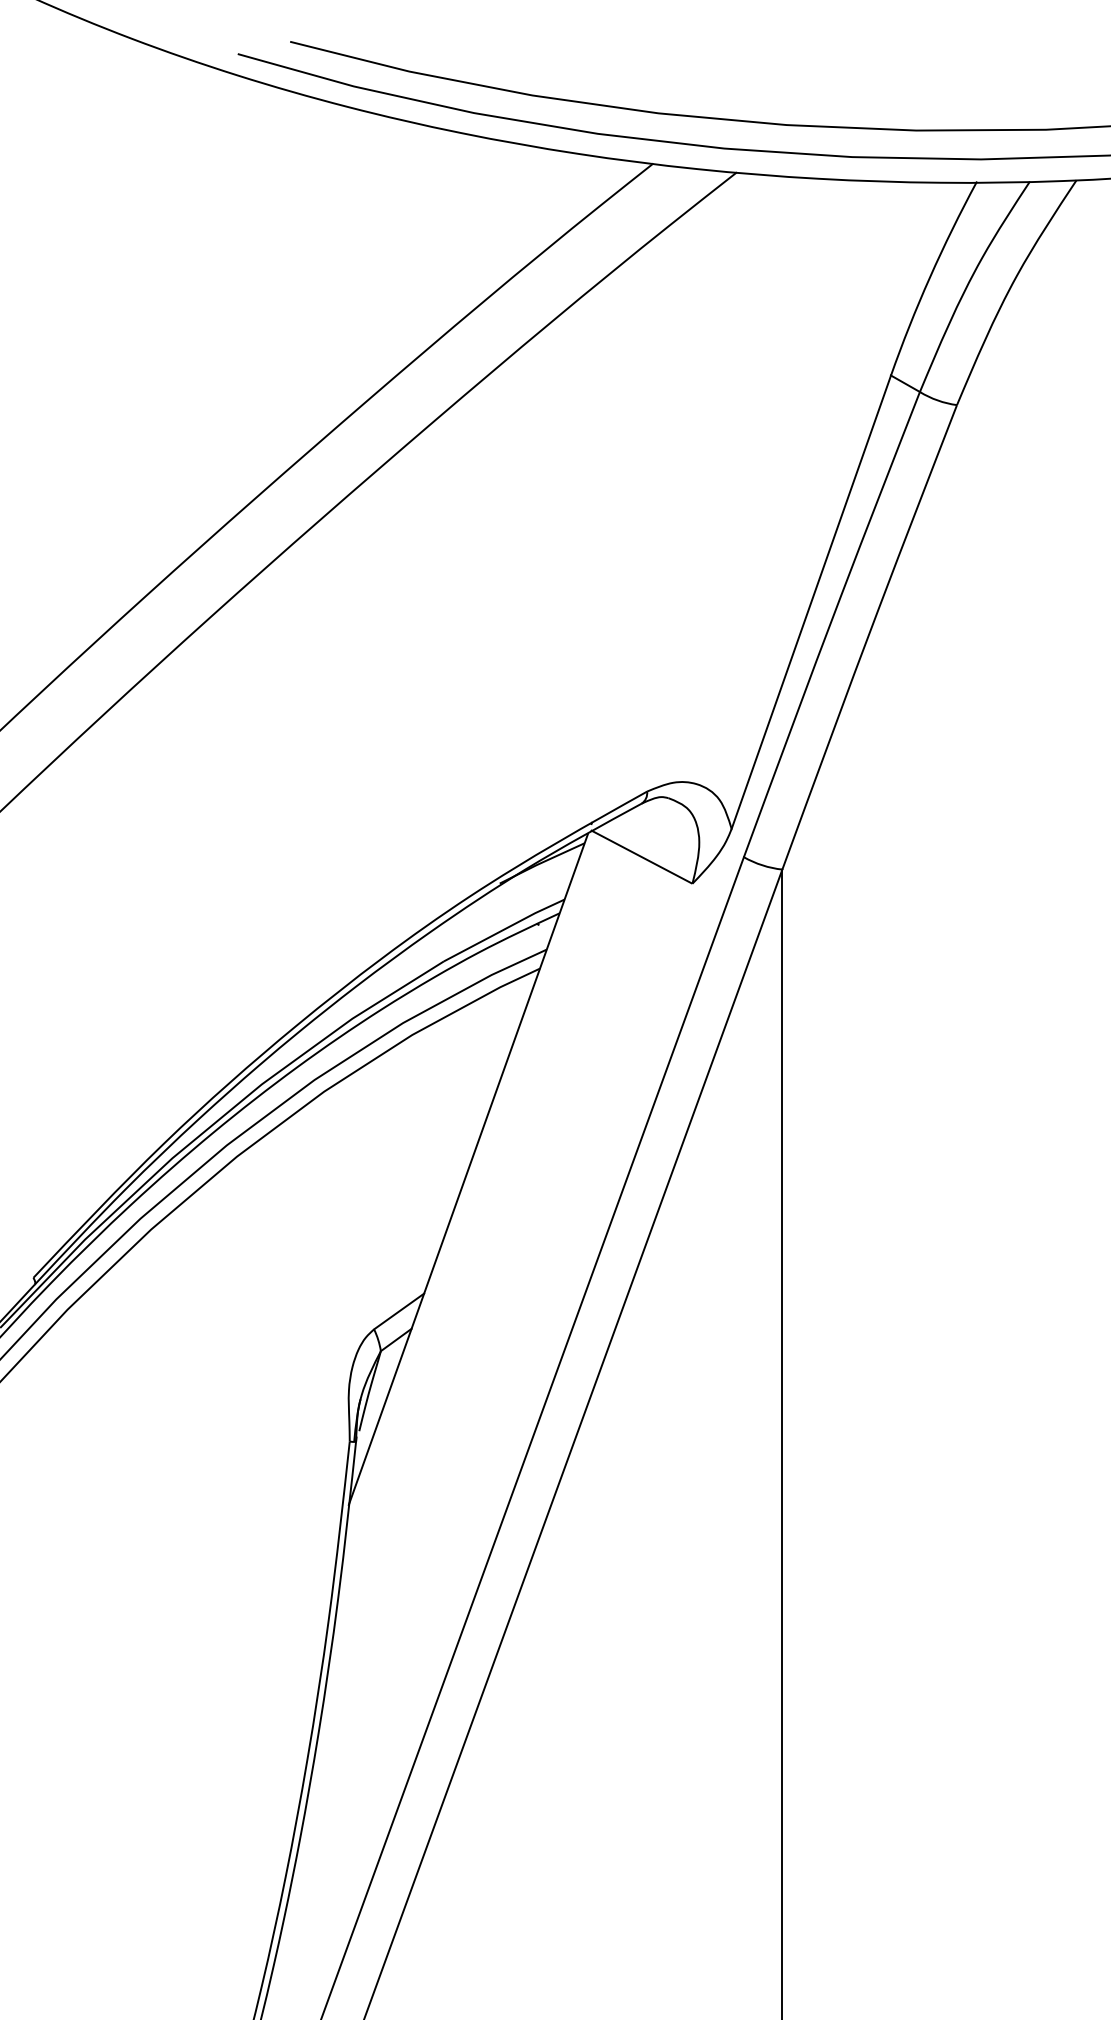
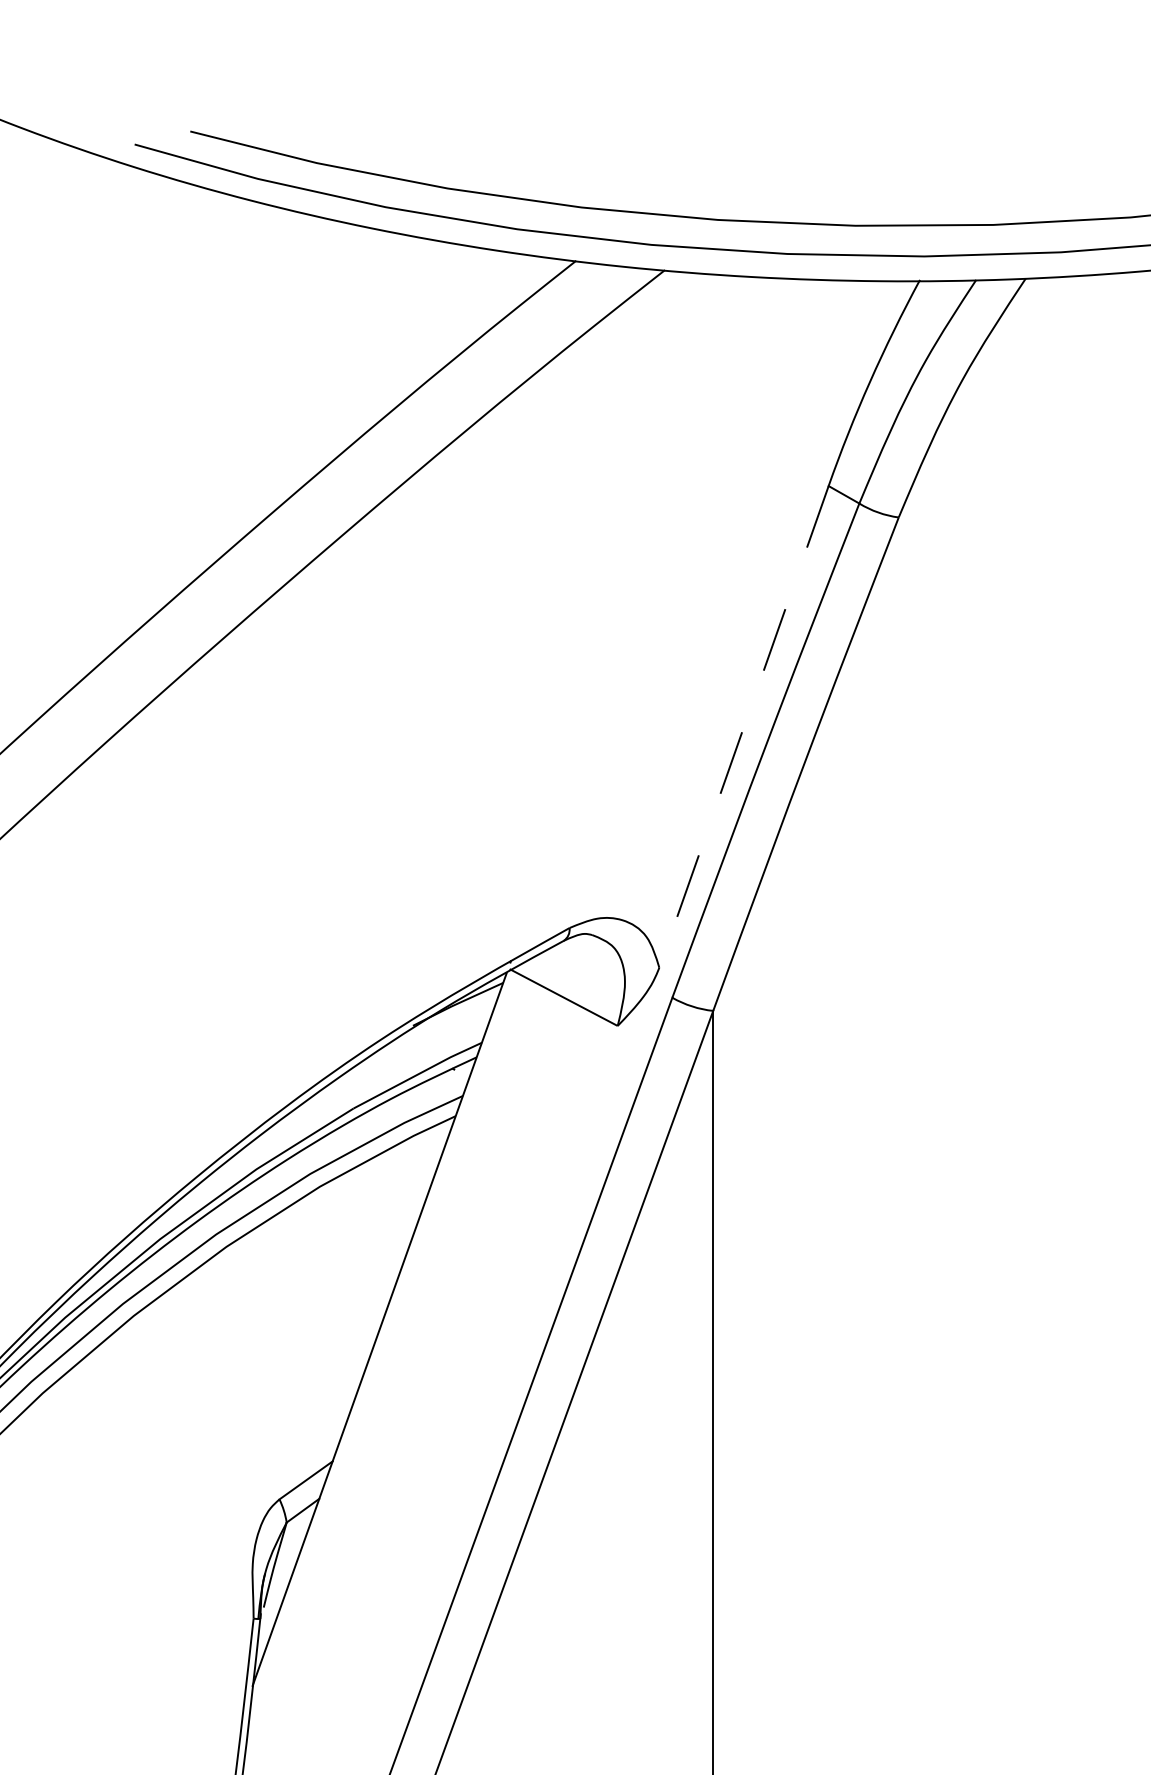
line: (811, 602) -> (744, 727), solid -> dashed

